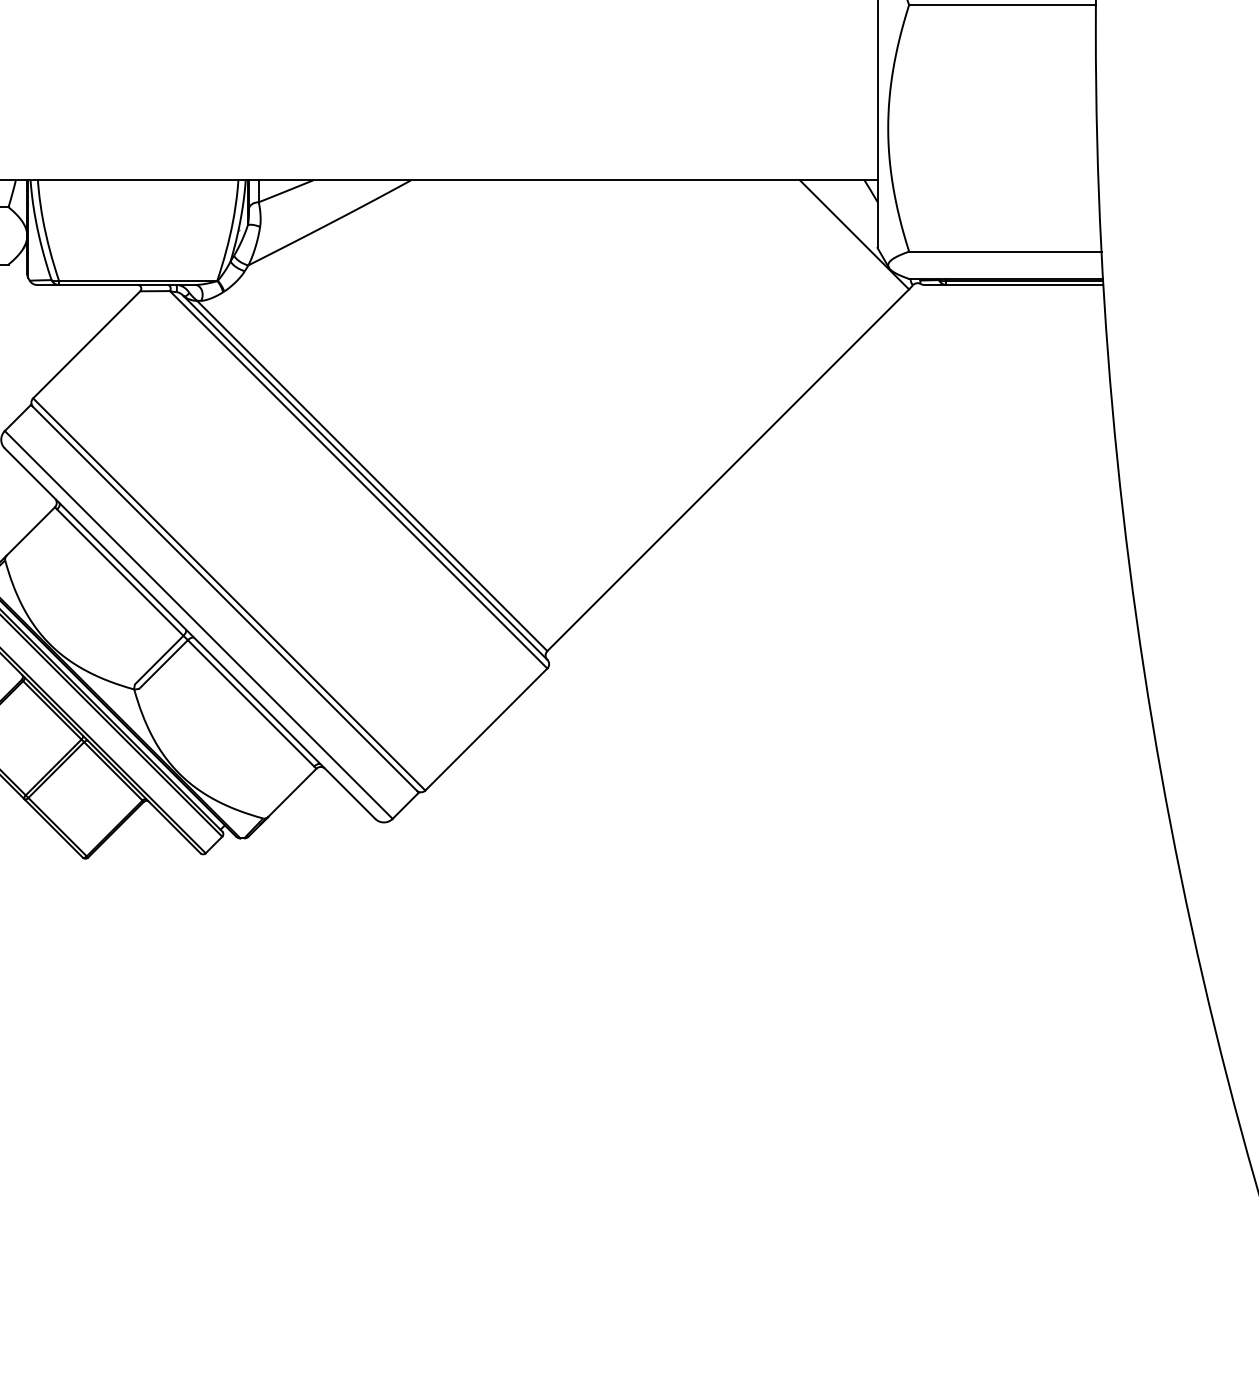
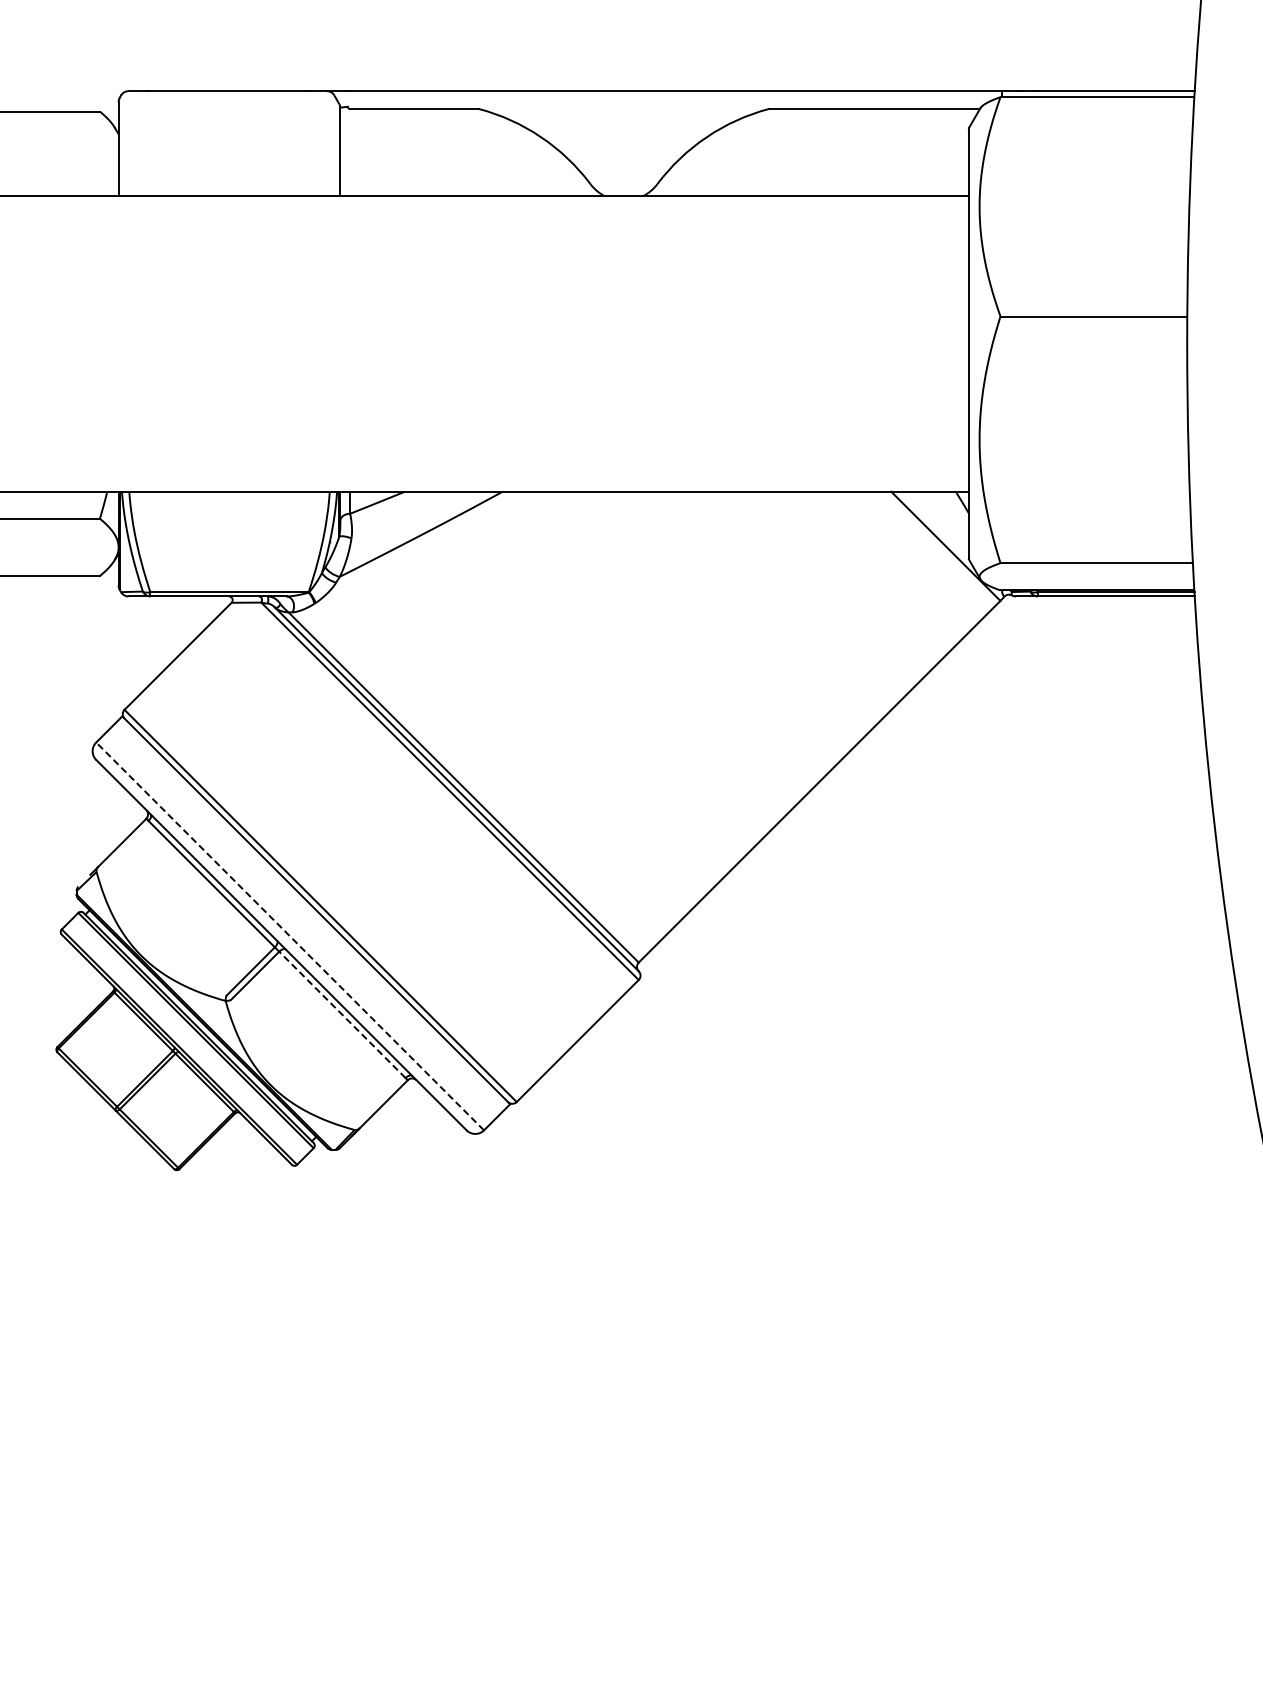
line: (198, 625) -> (289, 936), solid -> dashed
line: (251, 703) -> (342, 1014), solid -> dashed

